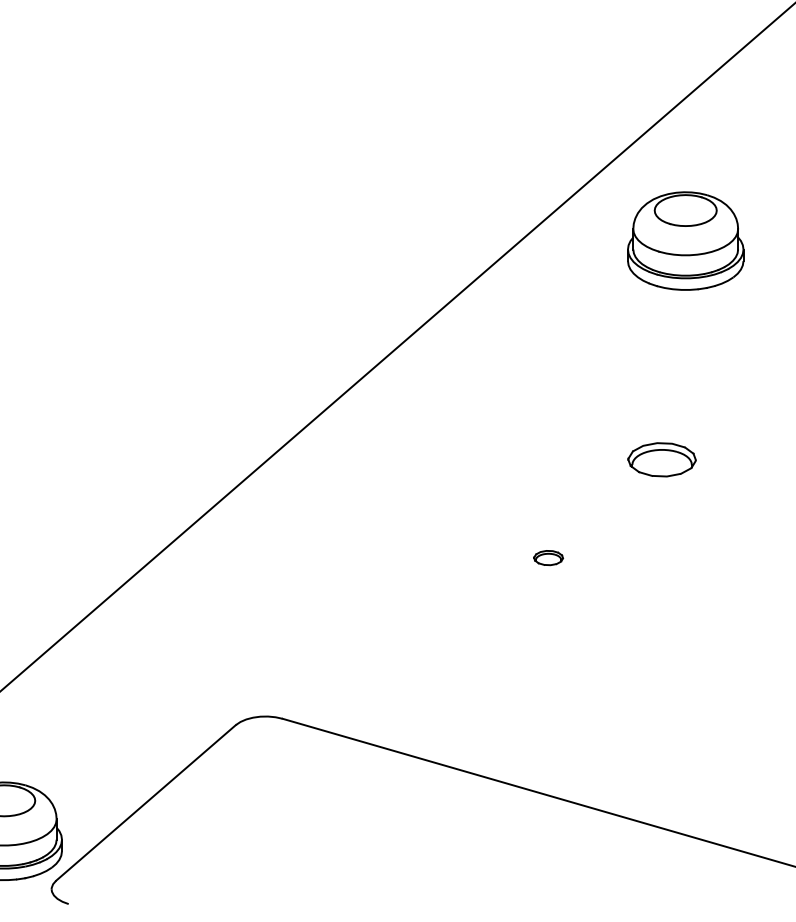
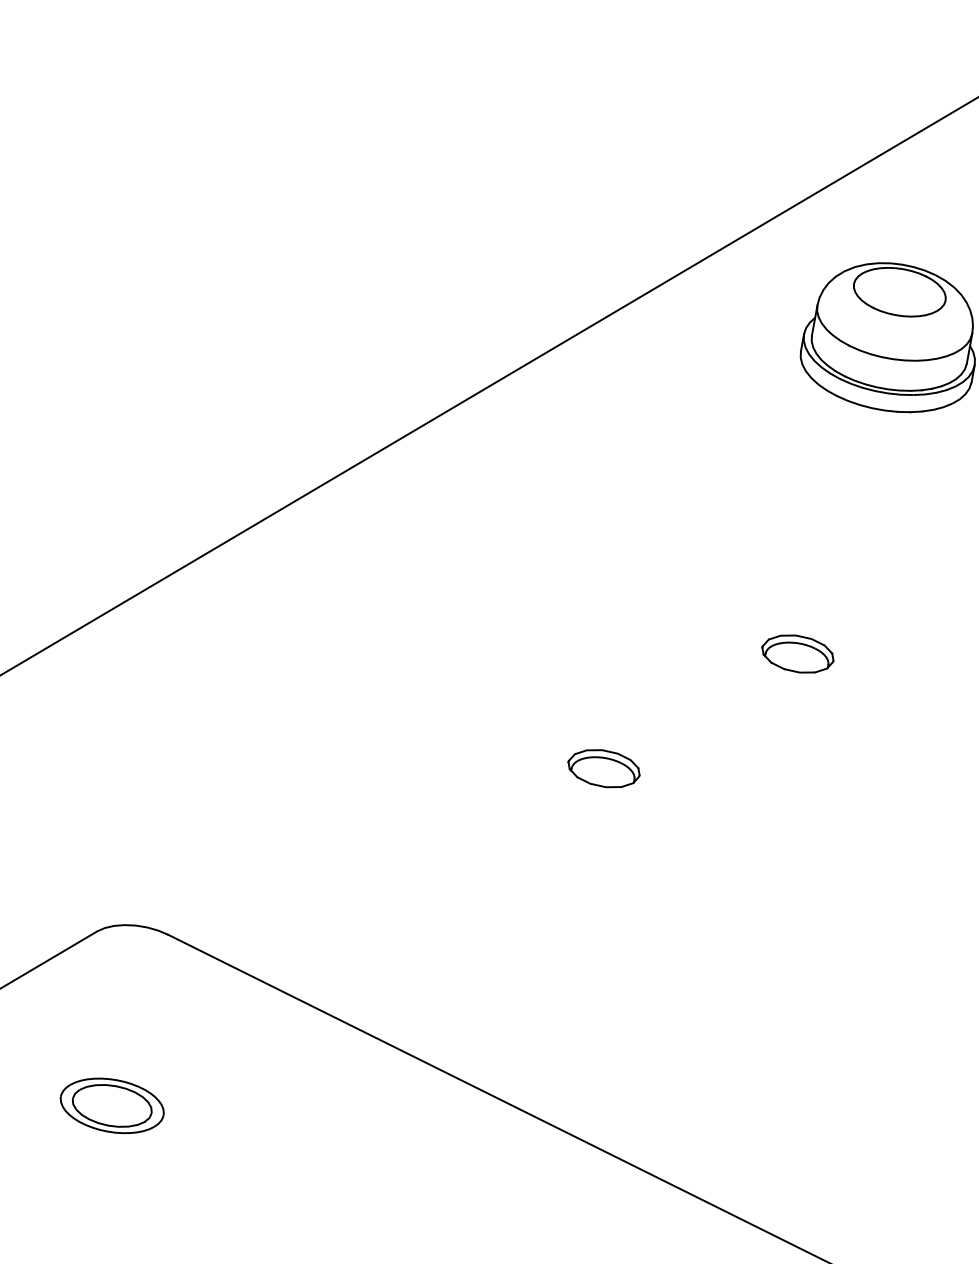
part: (661, 459) -> (797, 653), size x0.71
part: (548, 557) -> (603, 767), size x1.67
part: (266, 837) -> (112, 1105), added

